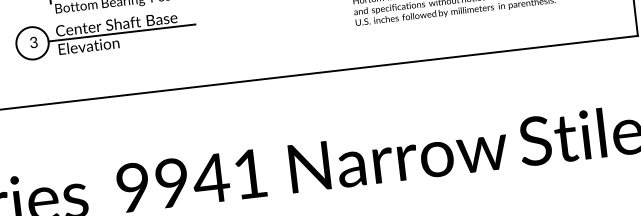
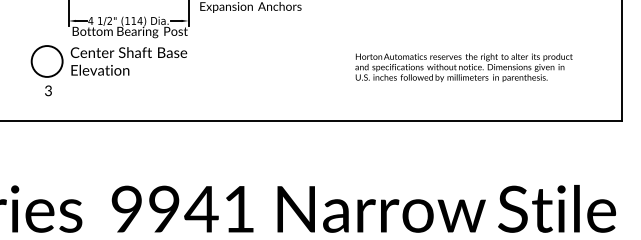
line: (121, 33) -> (132, 61), removed
text: (33, 42) -> (48, 90), moved

